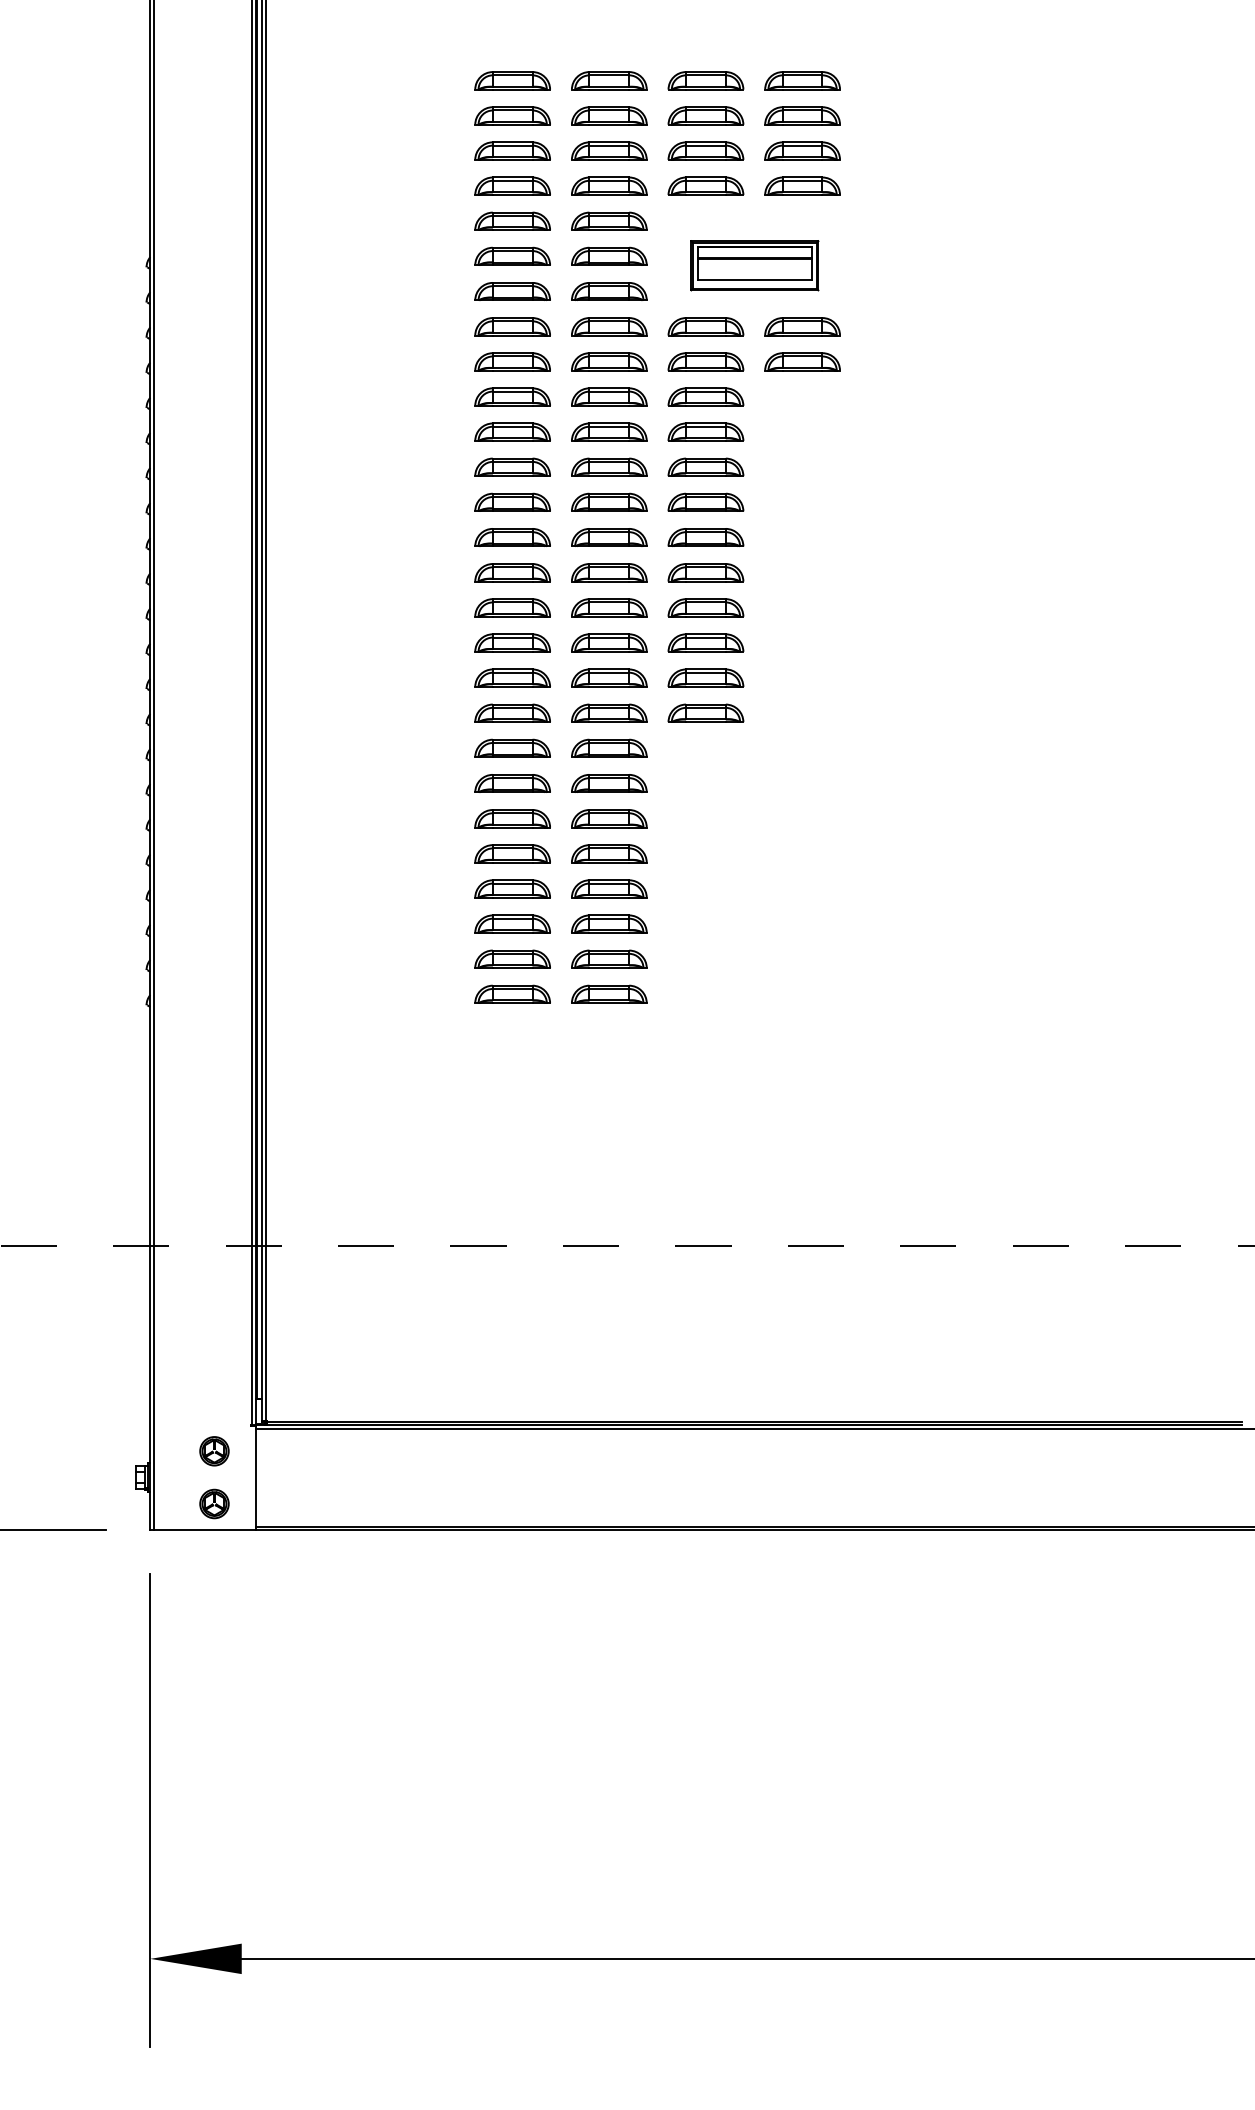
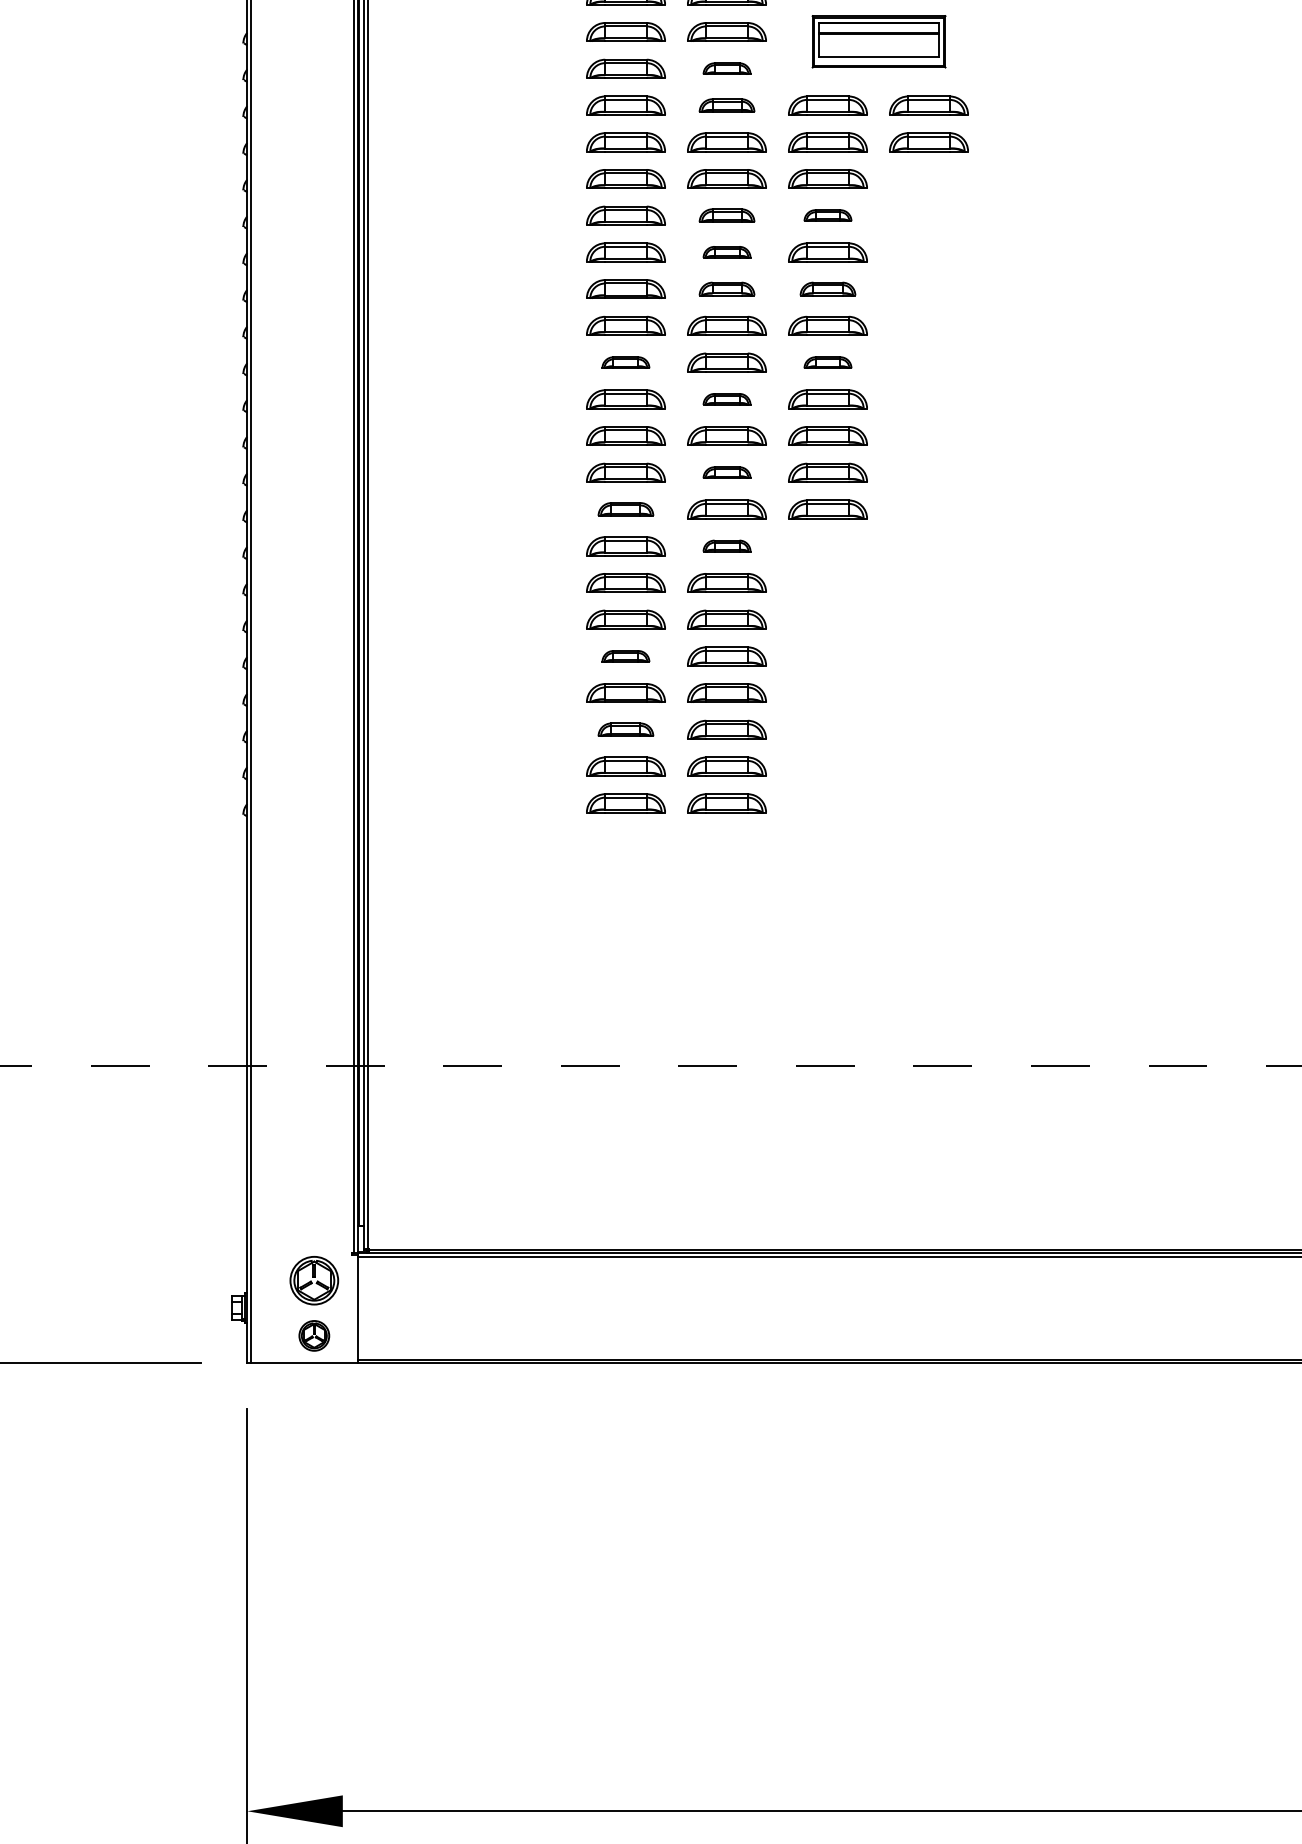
part: (609, 291) -> (727, 68), size x0.6
part: (609, 326) -> (727, 105), size x0.7
part: (609, 431) -> (727, 215), size x0.7
part: (705, 431) -> (827, 215), size x0.6
part: (609, 466) -> (727, 251), size x0.6
part: (609, 501) -> (727, 288), size x0.7
part: (705, 501) -> (827, 288), size x0.7
part: (512, 572) -> (625, 362), size x0.6
part: (705, 572) -> (827, 362), size x0.6
part: (609, 607) -> (727, 398), size x0.6
part: (609, 677) -> (727, 472), size x0.6
part: (512, 712) -> (625, 508), size x0.7
part: (609, 747) -> (727, 545), size x0.6
part: (512, 853) -> (625, 656), size x0.6
part: (512, 923) -> (625, 729), size x0.7
part: (214, 1451) -> (314, 1281), size x1.6

